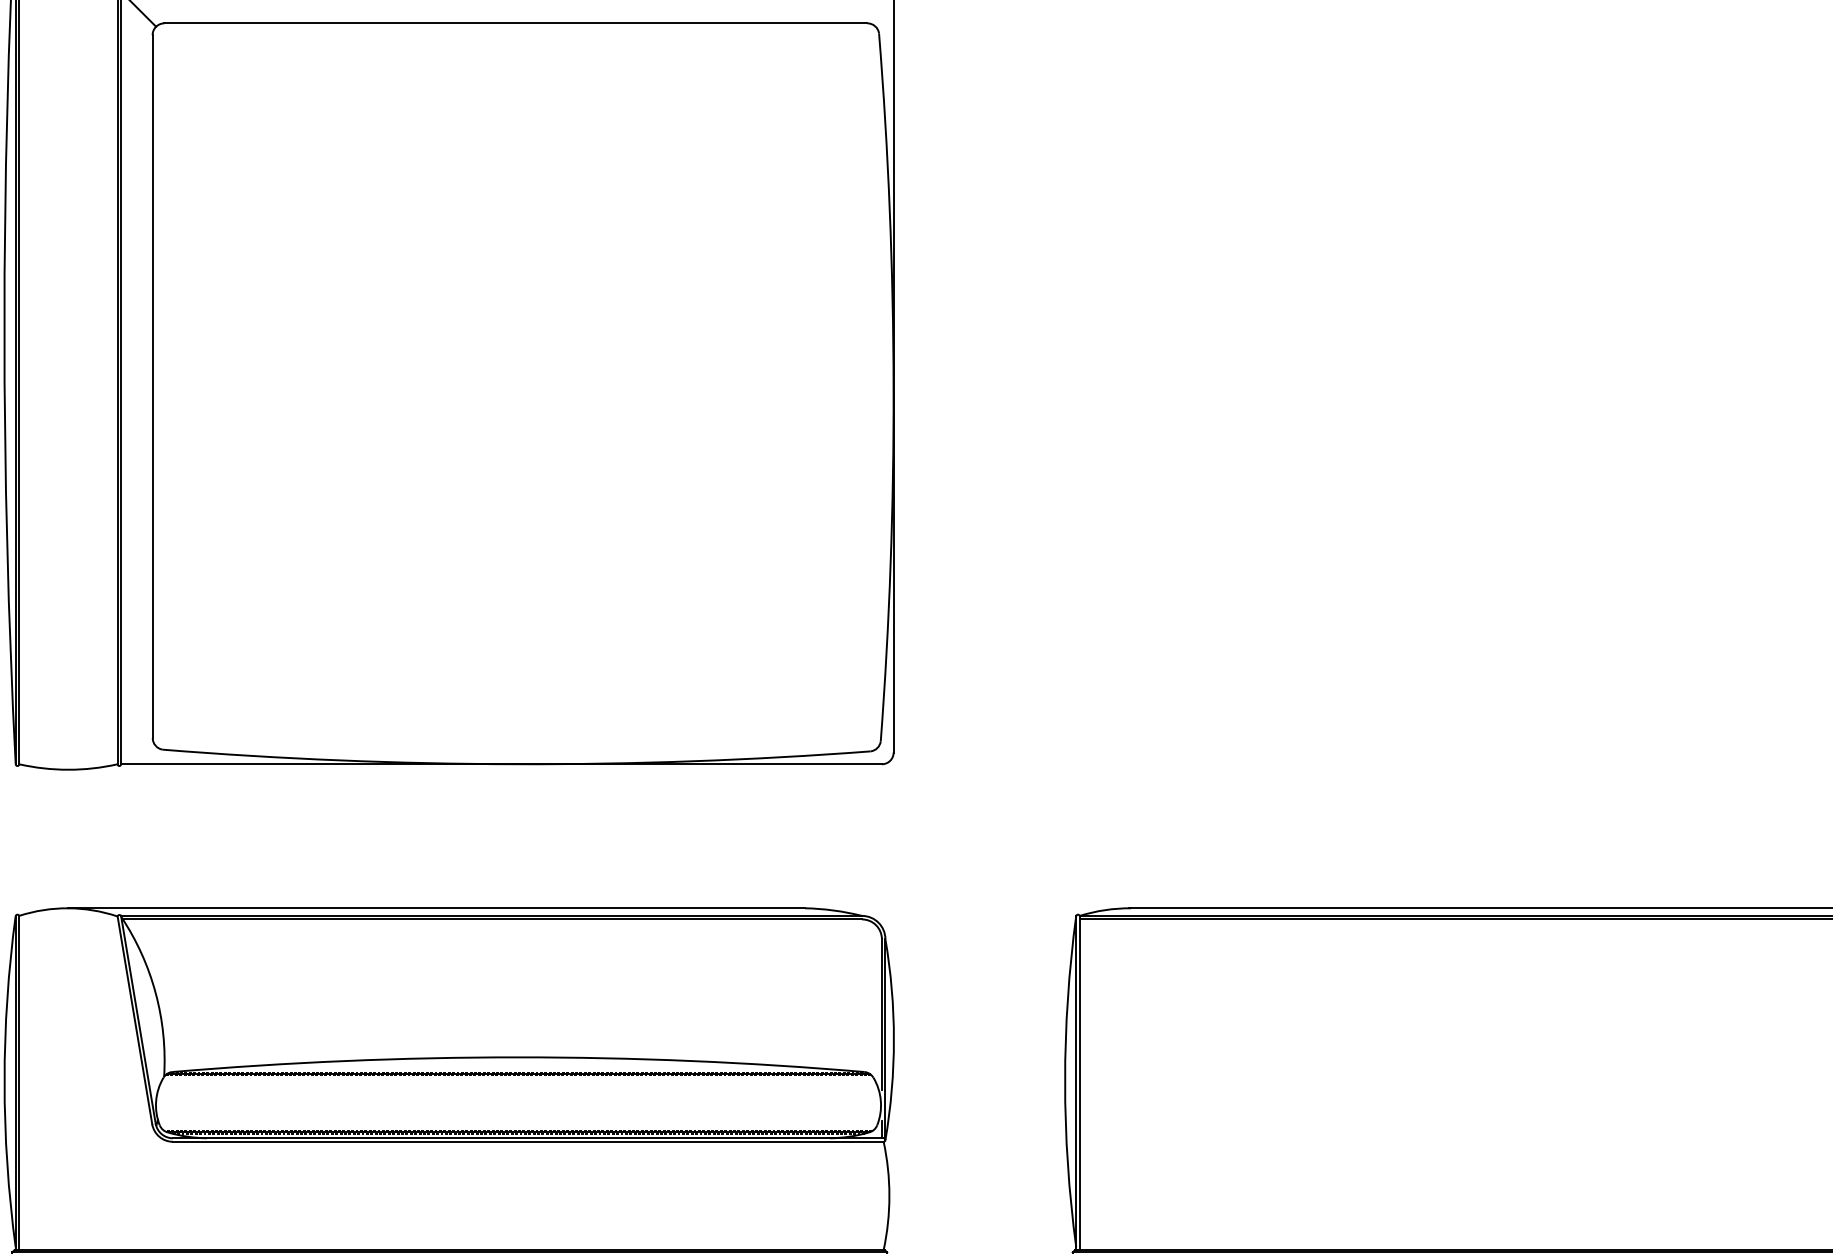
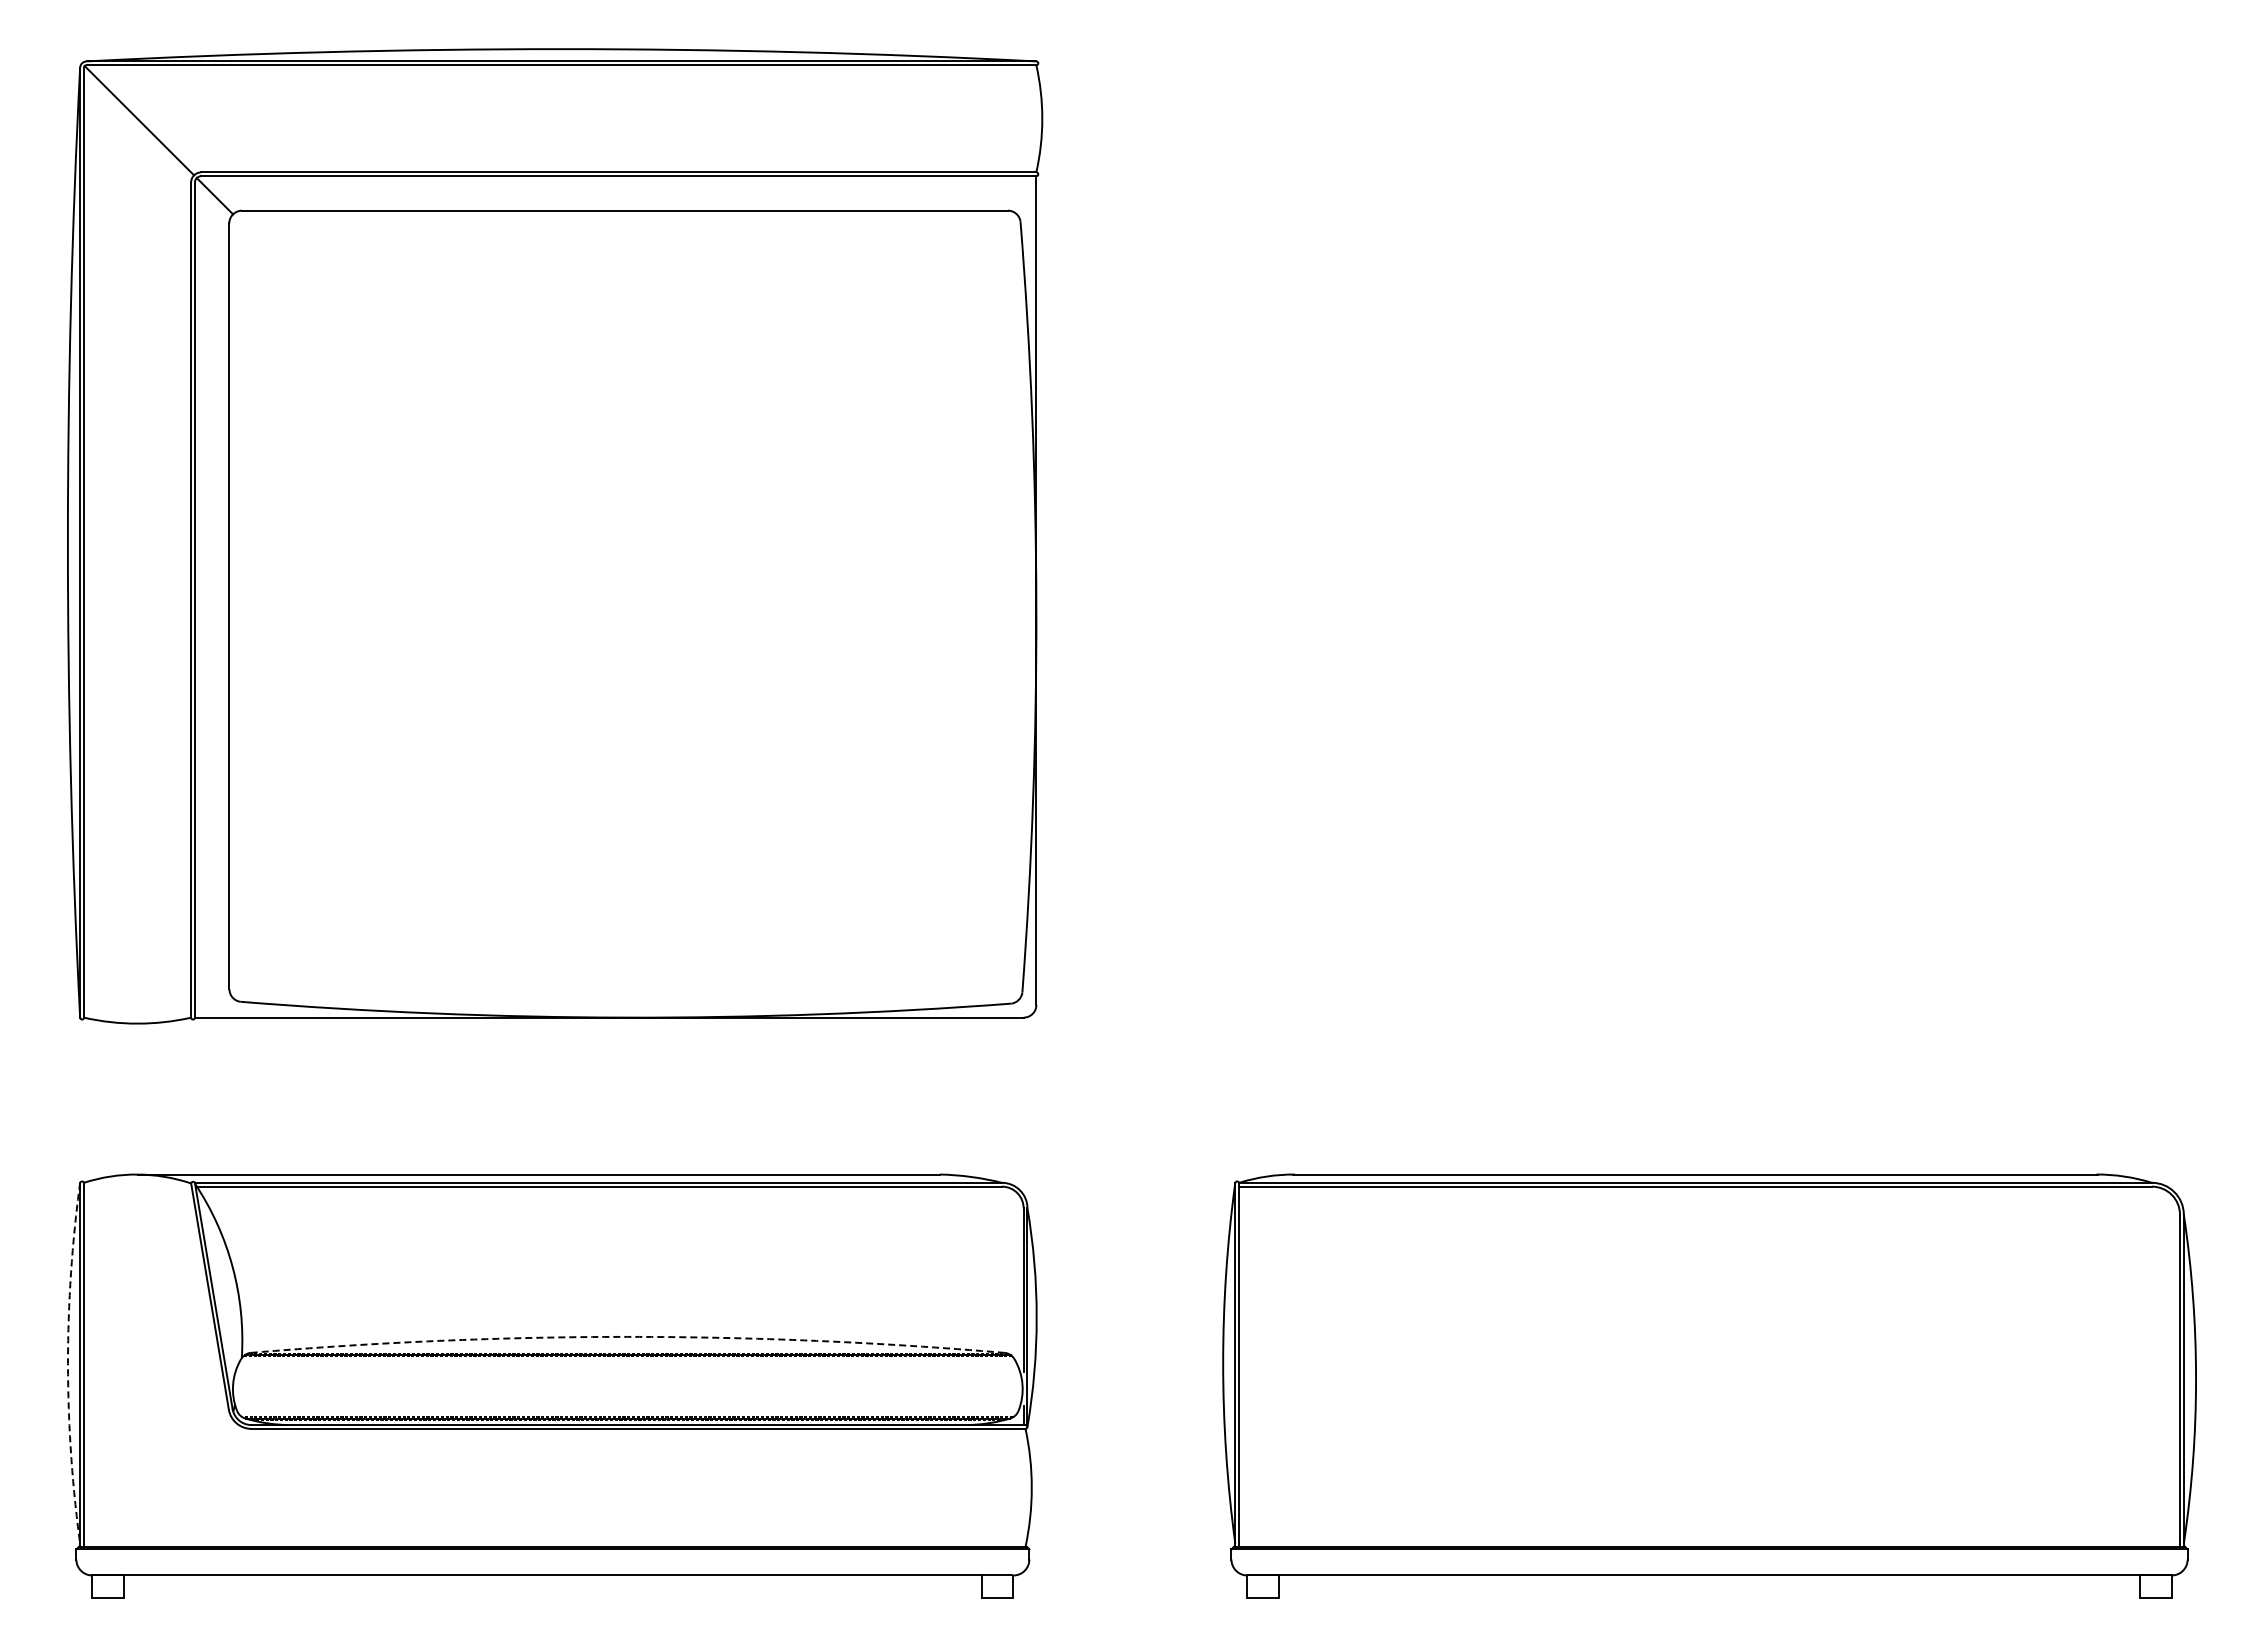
arc: (518, 1056) -> (627, 1336), solid -> dashed
arc: (5, 1081) -> (68, 1363), solid -> dashed

